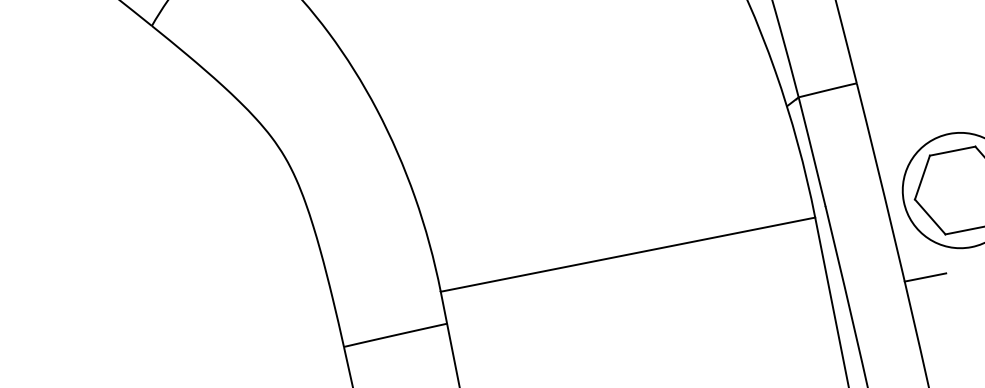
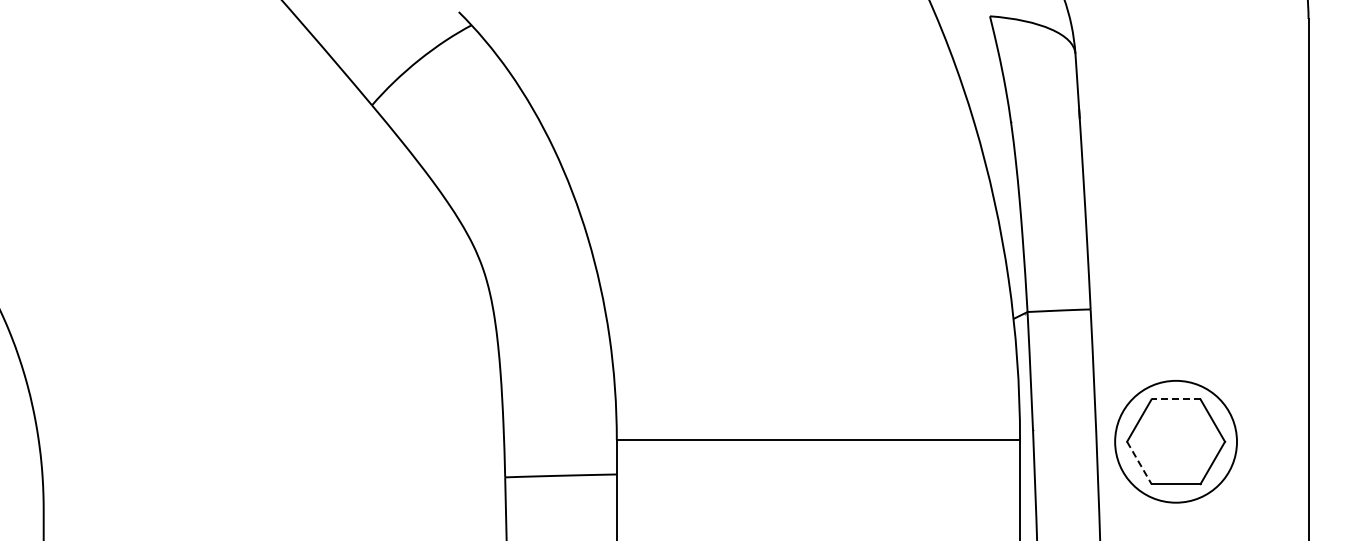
line: (952, 151) -> (1175, 399), solid -> dashed
line: (930, 217) -> (1139, 463), solid -> dashed
line: (924, 277) -> (1121, 524), removed

